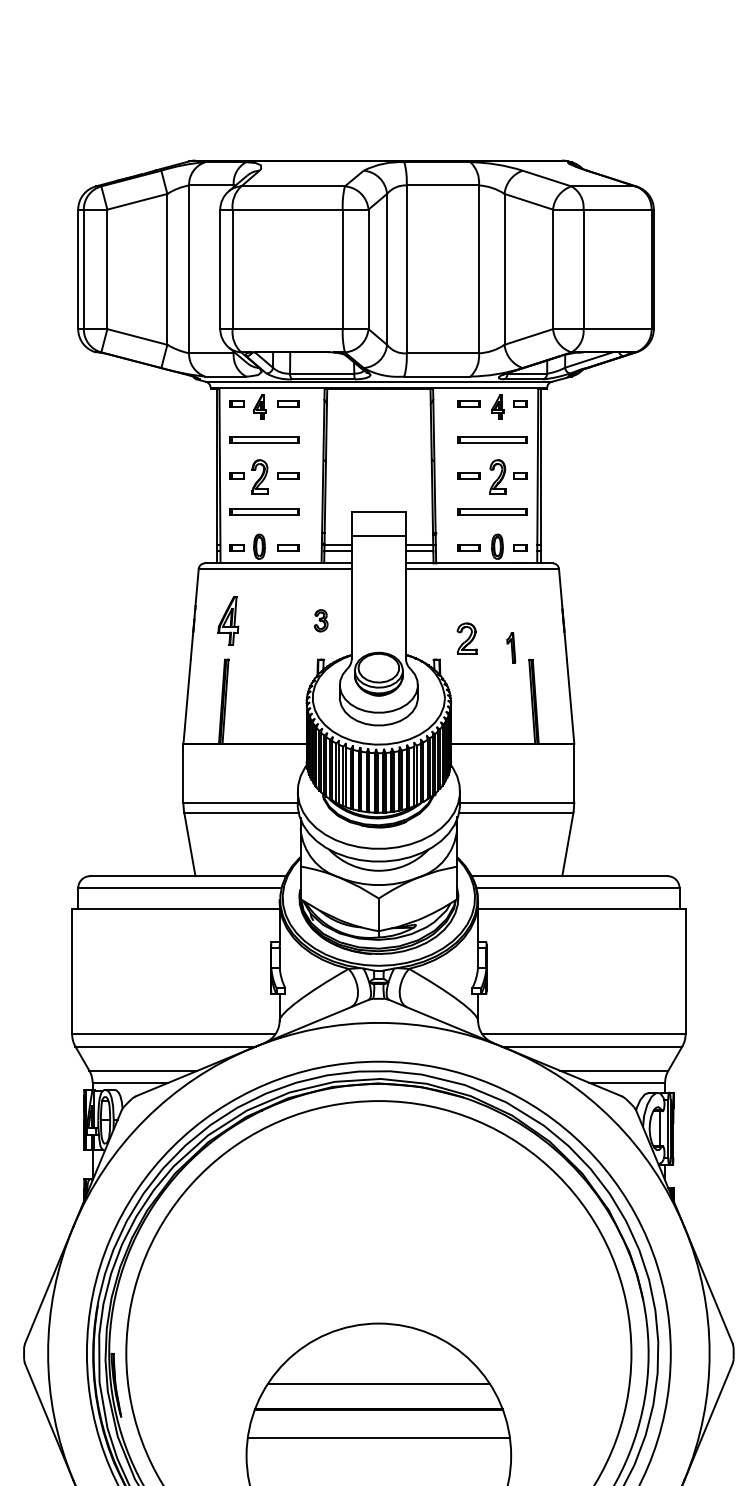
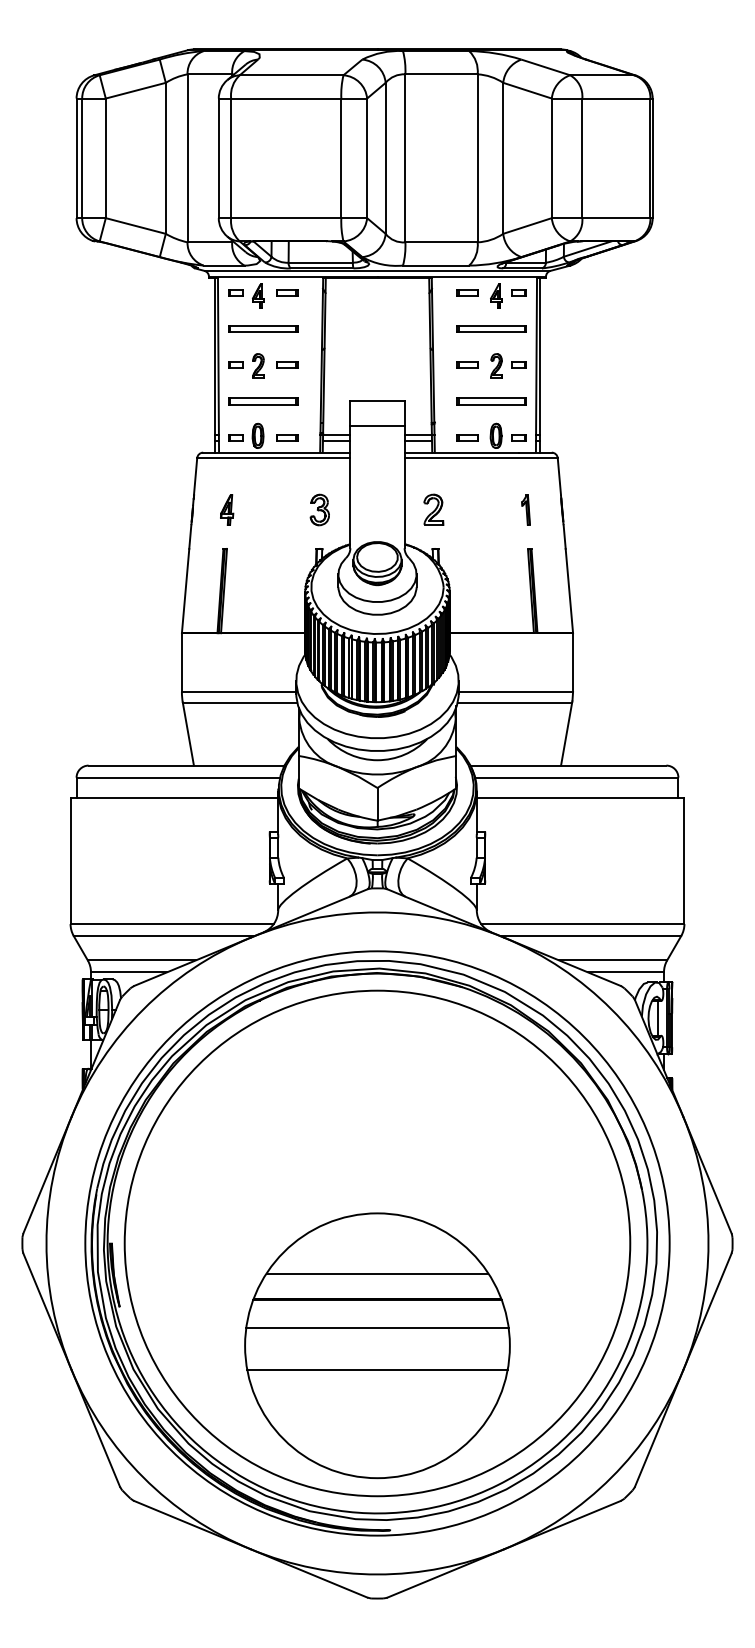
part: (259, 476) -> (258, 365), size x0.71
part: (497, 476) -> (496, 365), size x0.71
part: (229, 620) -> (227, 509), size x0.62
part: (320, 620) -> (319, 509), size x1.43
part: (466, 638) -> (433, 509), moved
part: (510, 647) -> (525, 509), moved
line: (378, 1479) -> (377, 1369), added

